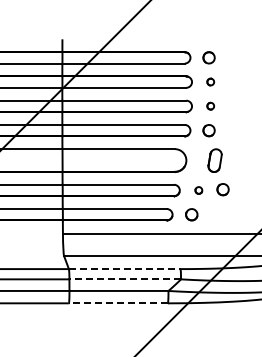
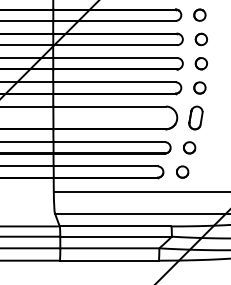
part: (210, 81) -> (201, 38), size x1.67
part: (210, 105) -> (201, 62), size x1.67
part: (214, 160) -> (195, 117), moved
part: (222, 189) -> (213, 146), removed
part: (198, 190) -> (189, 147), size x1.67
line: (124, 269) -> (115, 226), dashed -> solid
line: (125, 279) -> (116, 236), dashed -> solid
line: (118, 303) -> (109, 260), dashed -> solid

